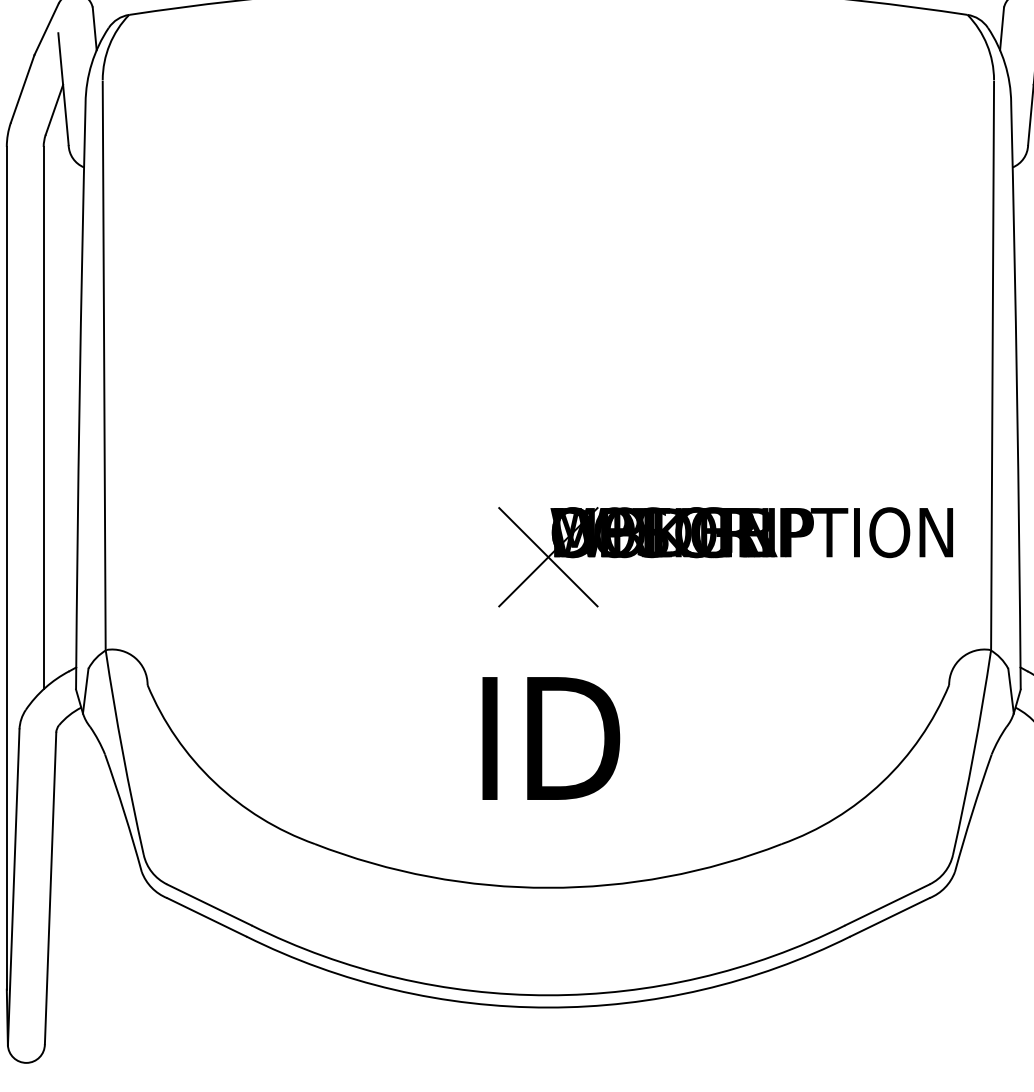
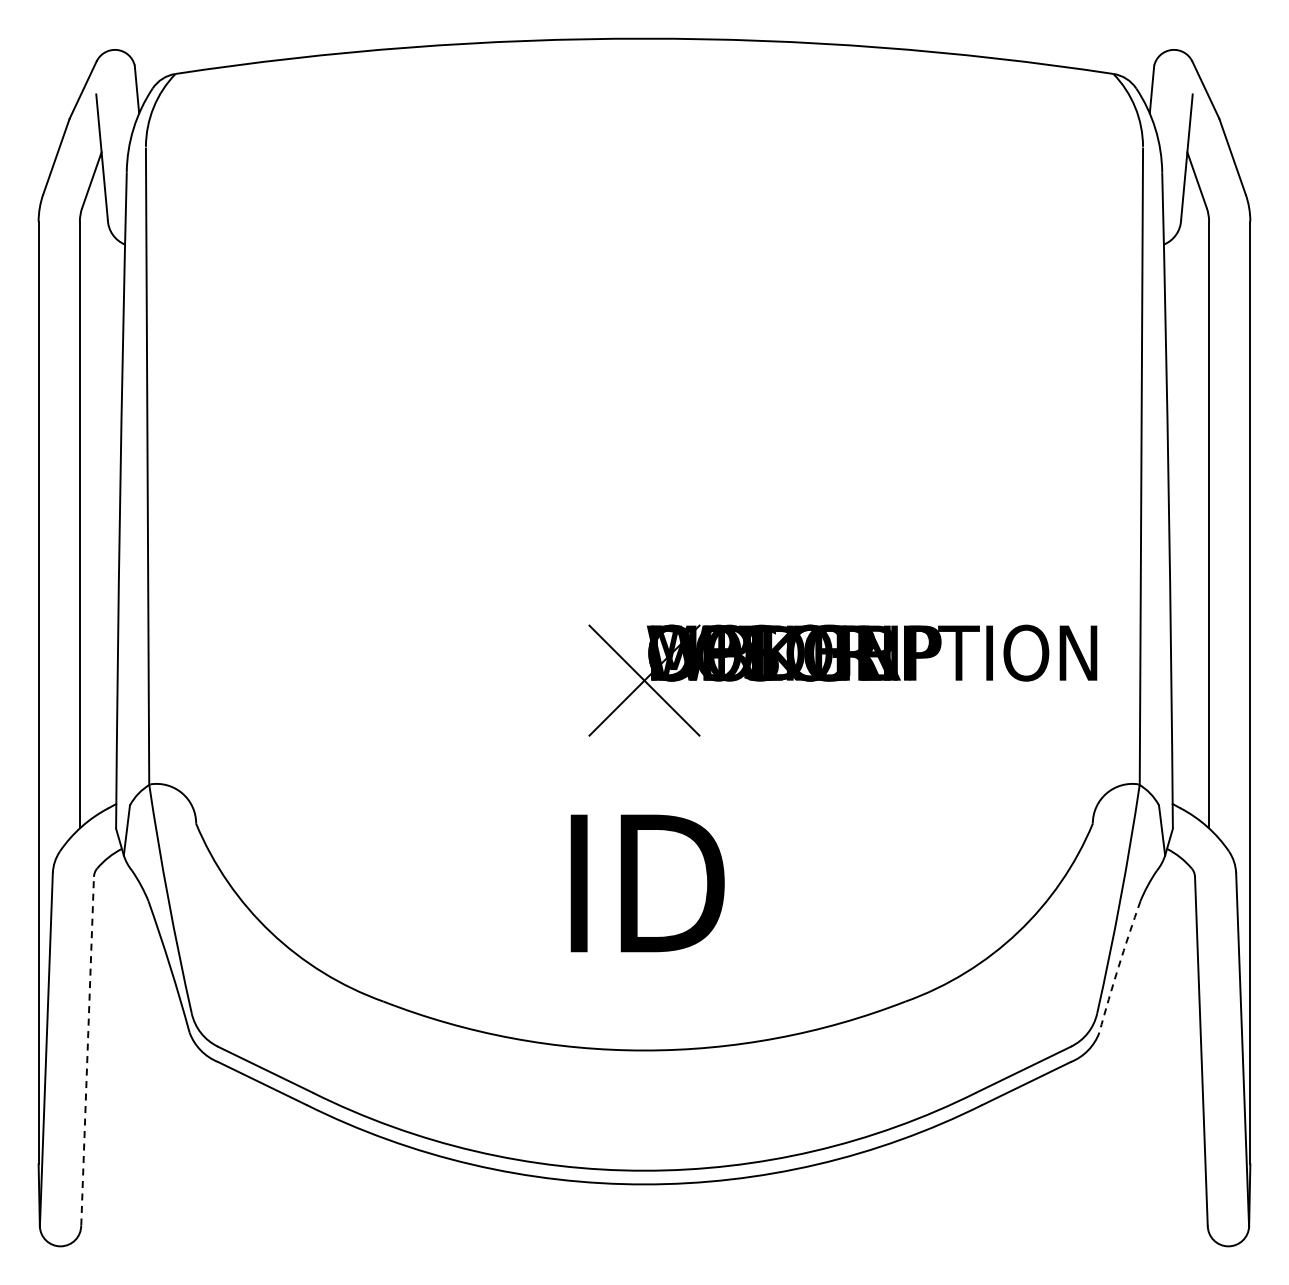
arc: (972, 812) -> (1118, 966), solid -> dashed
line: (50, 887) -> (87, 1050), solid -> dashed

